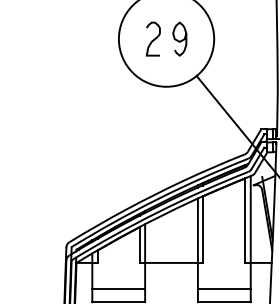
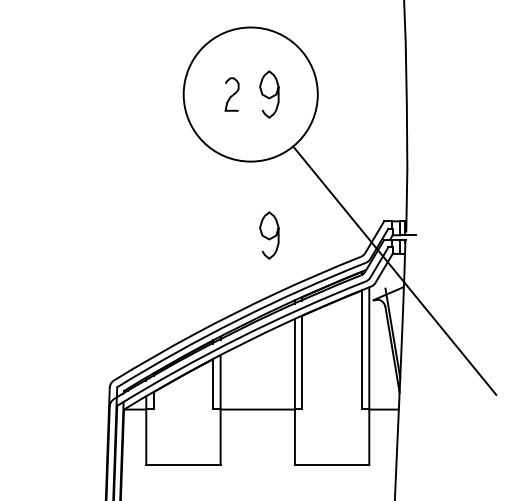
part: (152, 39) -> (231, 94), size x0.7
curve: (179, 140) -> (268, 237), added
line: (118, 289) -> (183, 446), removed
line: (223, 289) -> (331, 446), removed

